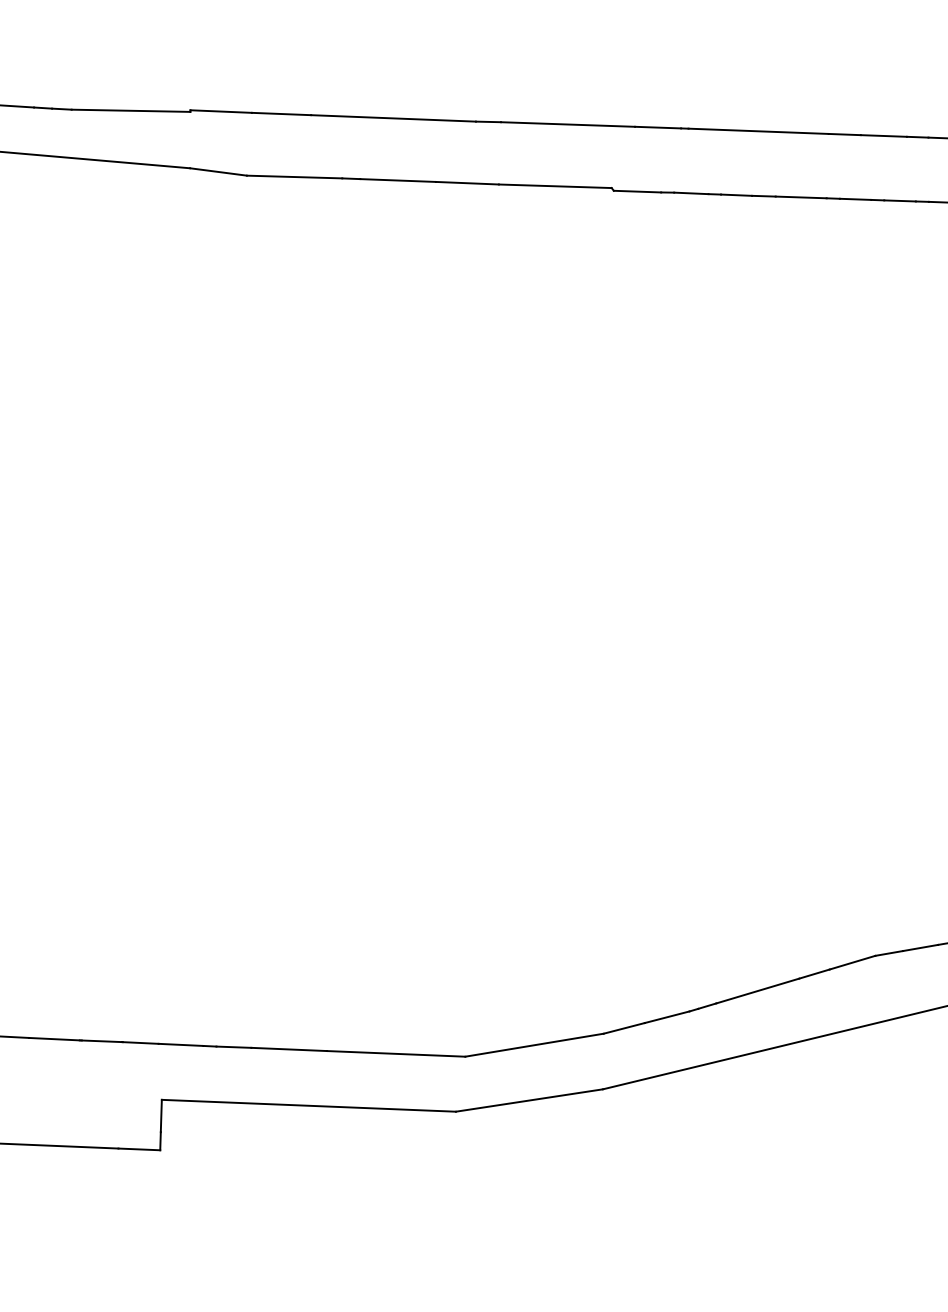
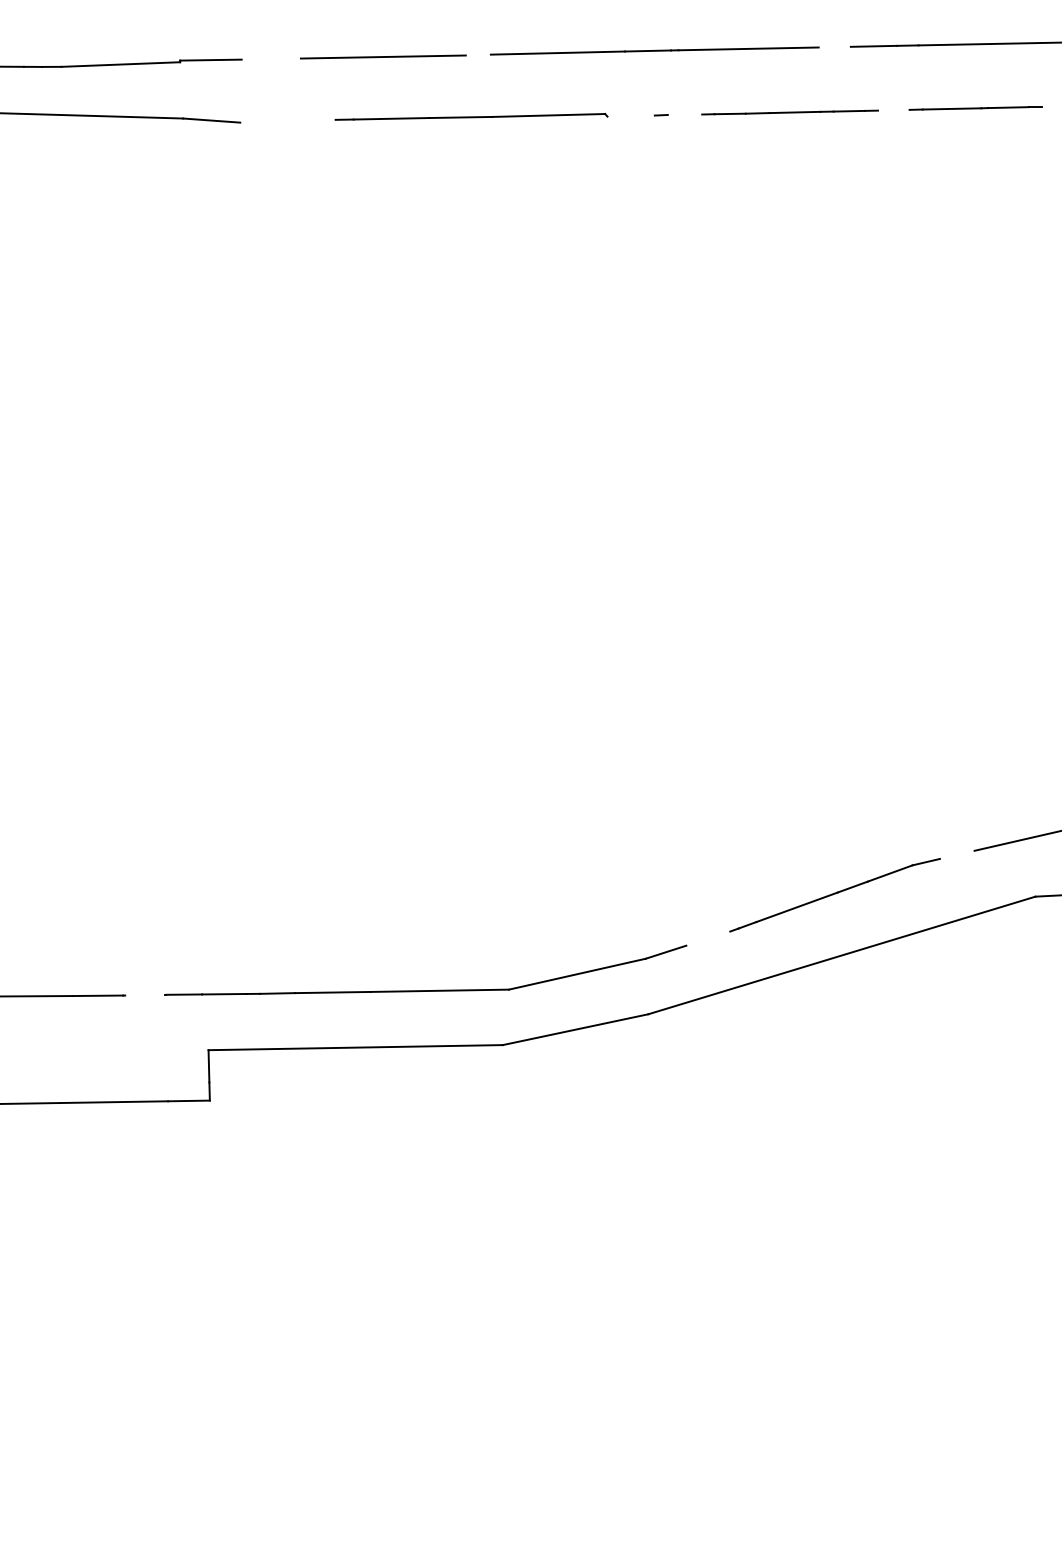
line: (280, 113) -> (270, 58), removed
line: (487, 121) -> (477, 54), removed
line: (844, 133) -> (834, 46), removed
line: (294, 176) -> (287, 120), removed
line: (636, 191) -> (630, 115), removed
line: (690, 193) -> (684, 114), removed
line: (899, 200) -> (893, 109), removed
line: (919, 947) -> (956, 854), removed
line: (667, 1017) -> (708, 938), removed
line: (102, 1040) -> (145, 994), removed

